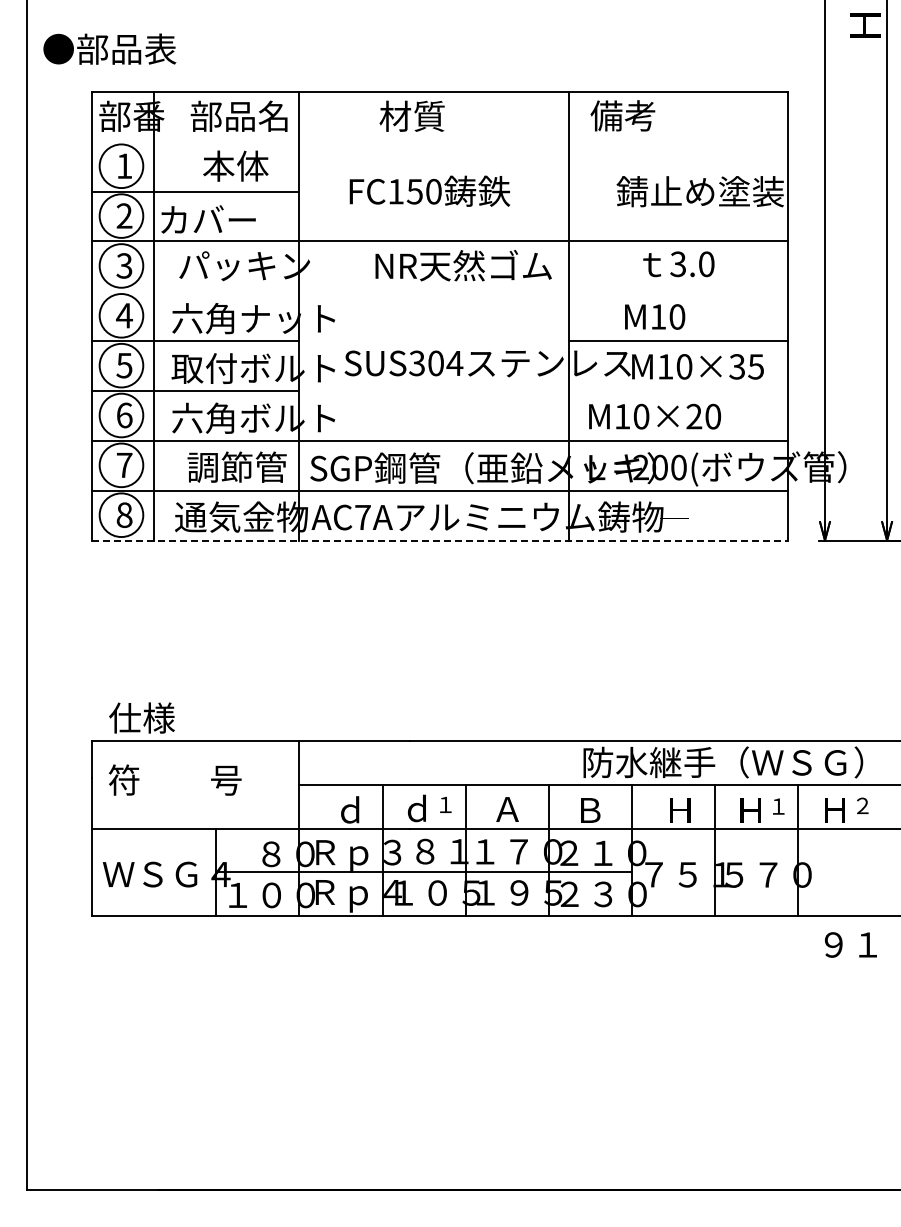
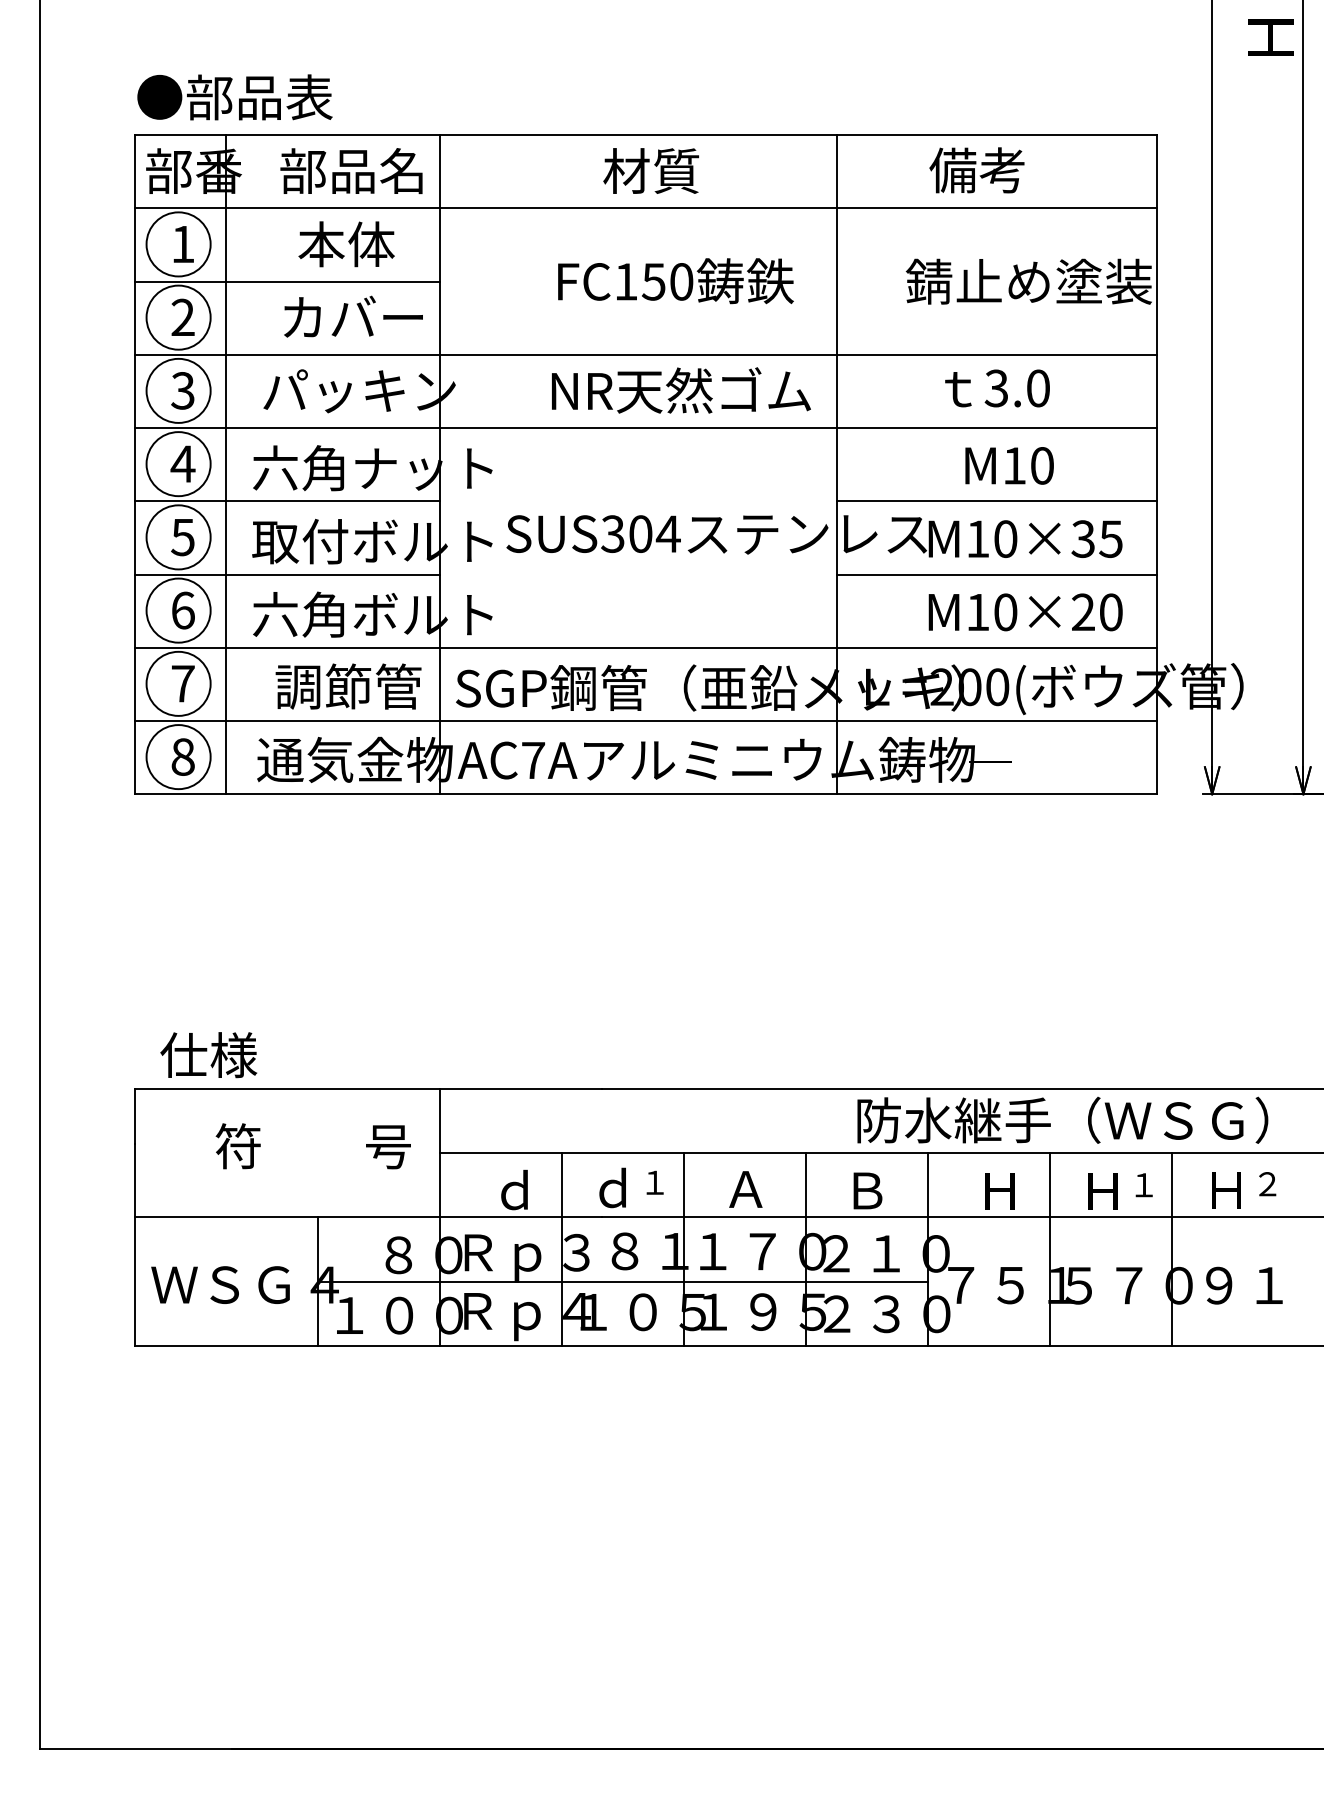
text: (109, 48) -> (234, 96), moved
text: (411, 115) -> (650, 169), moved
text: (622, 115) -> (976, 169), moved
line: (439, 141) -> (645, 208), added
text: (429, 190) -> (675, 280), moved
text: (208, 219) -> (353, 316), moved
line: (439, 291) -> (645, 428), added
text: (655, 316) -> (1010, 465), moved
line: (678, 390) -> (996, 573), added
text: (654, 416) -> (1024, 612), moved
line: (439, 540) -> (645, 794), dashed -> solid
text: (174, 779) -> (312, 1145), moved
text: (850, 944) -> (1243, 1284), moved

